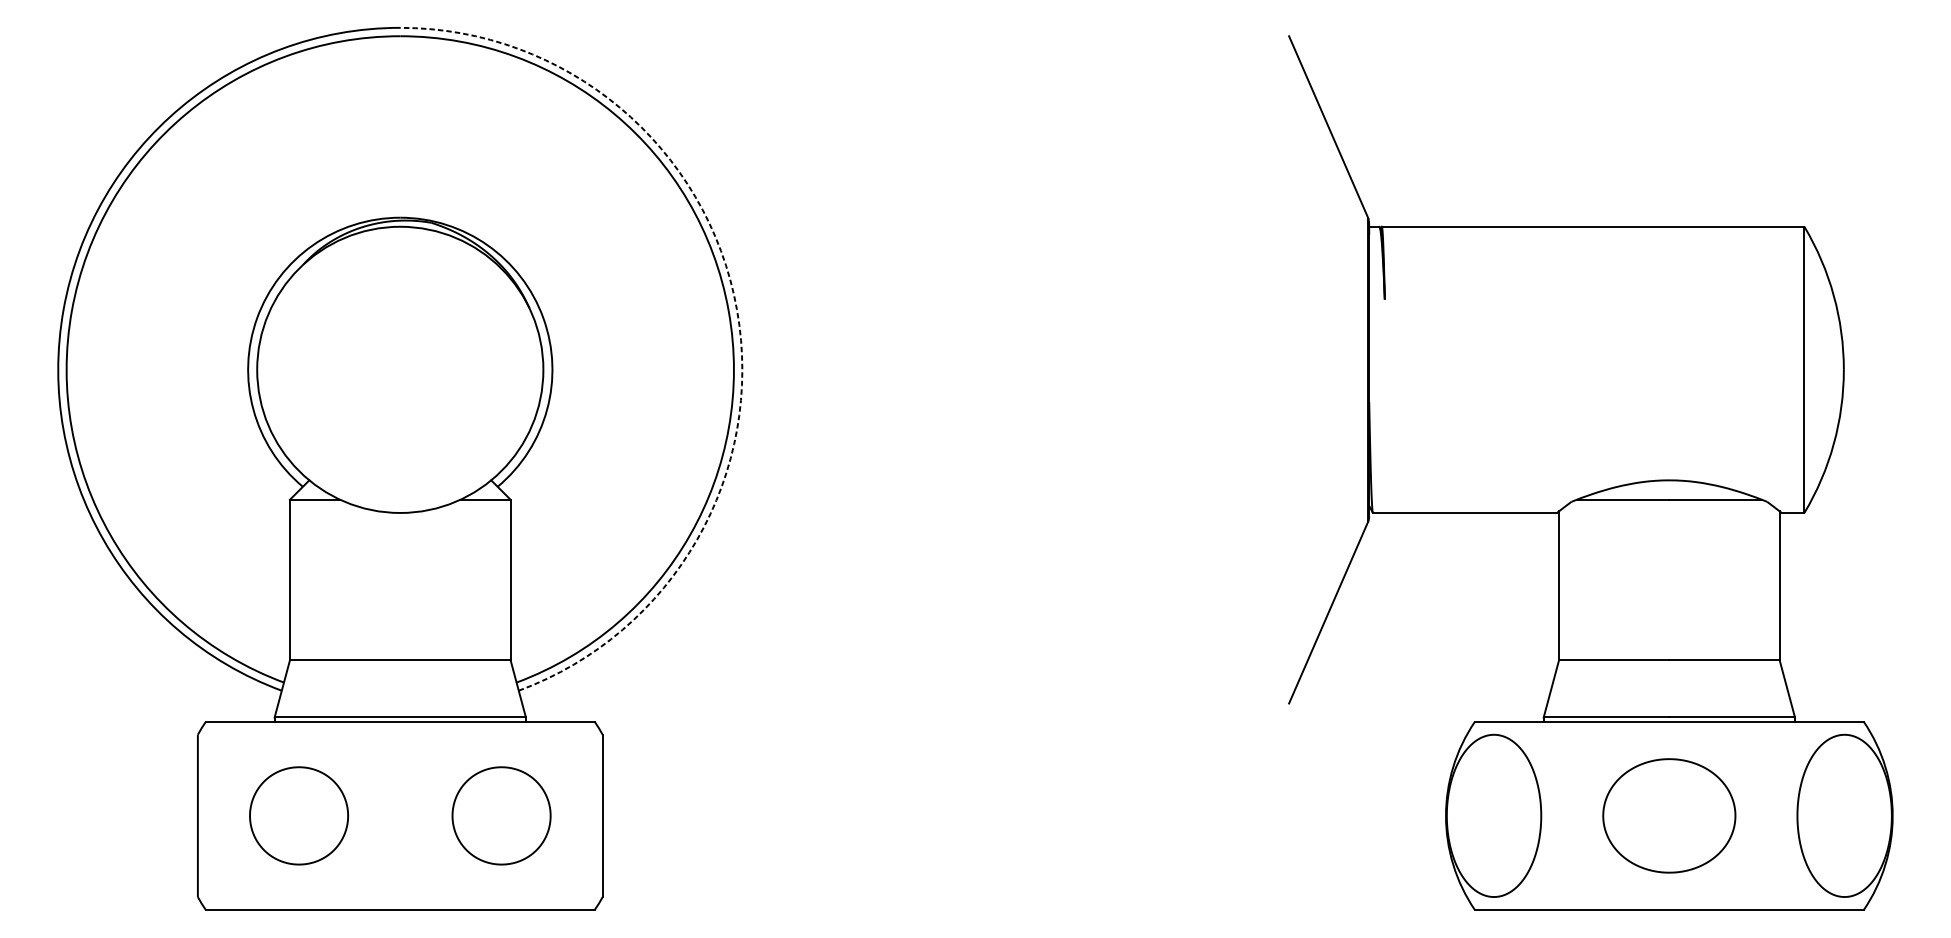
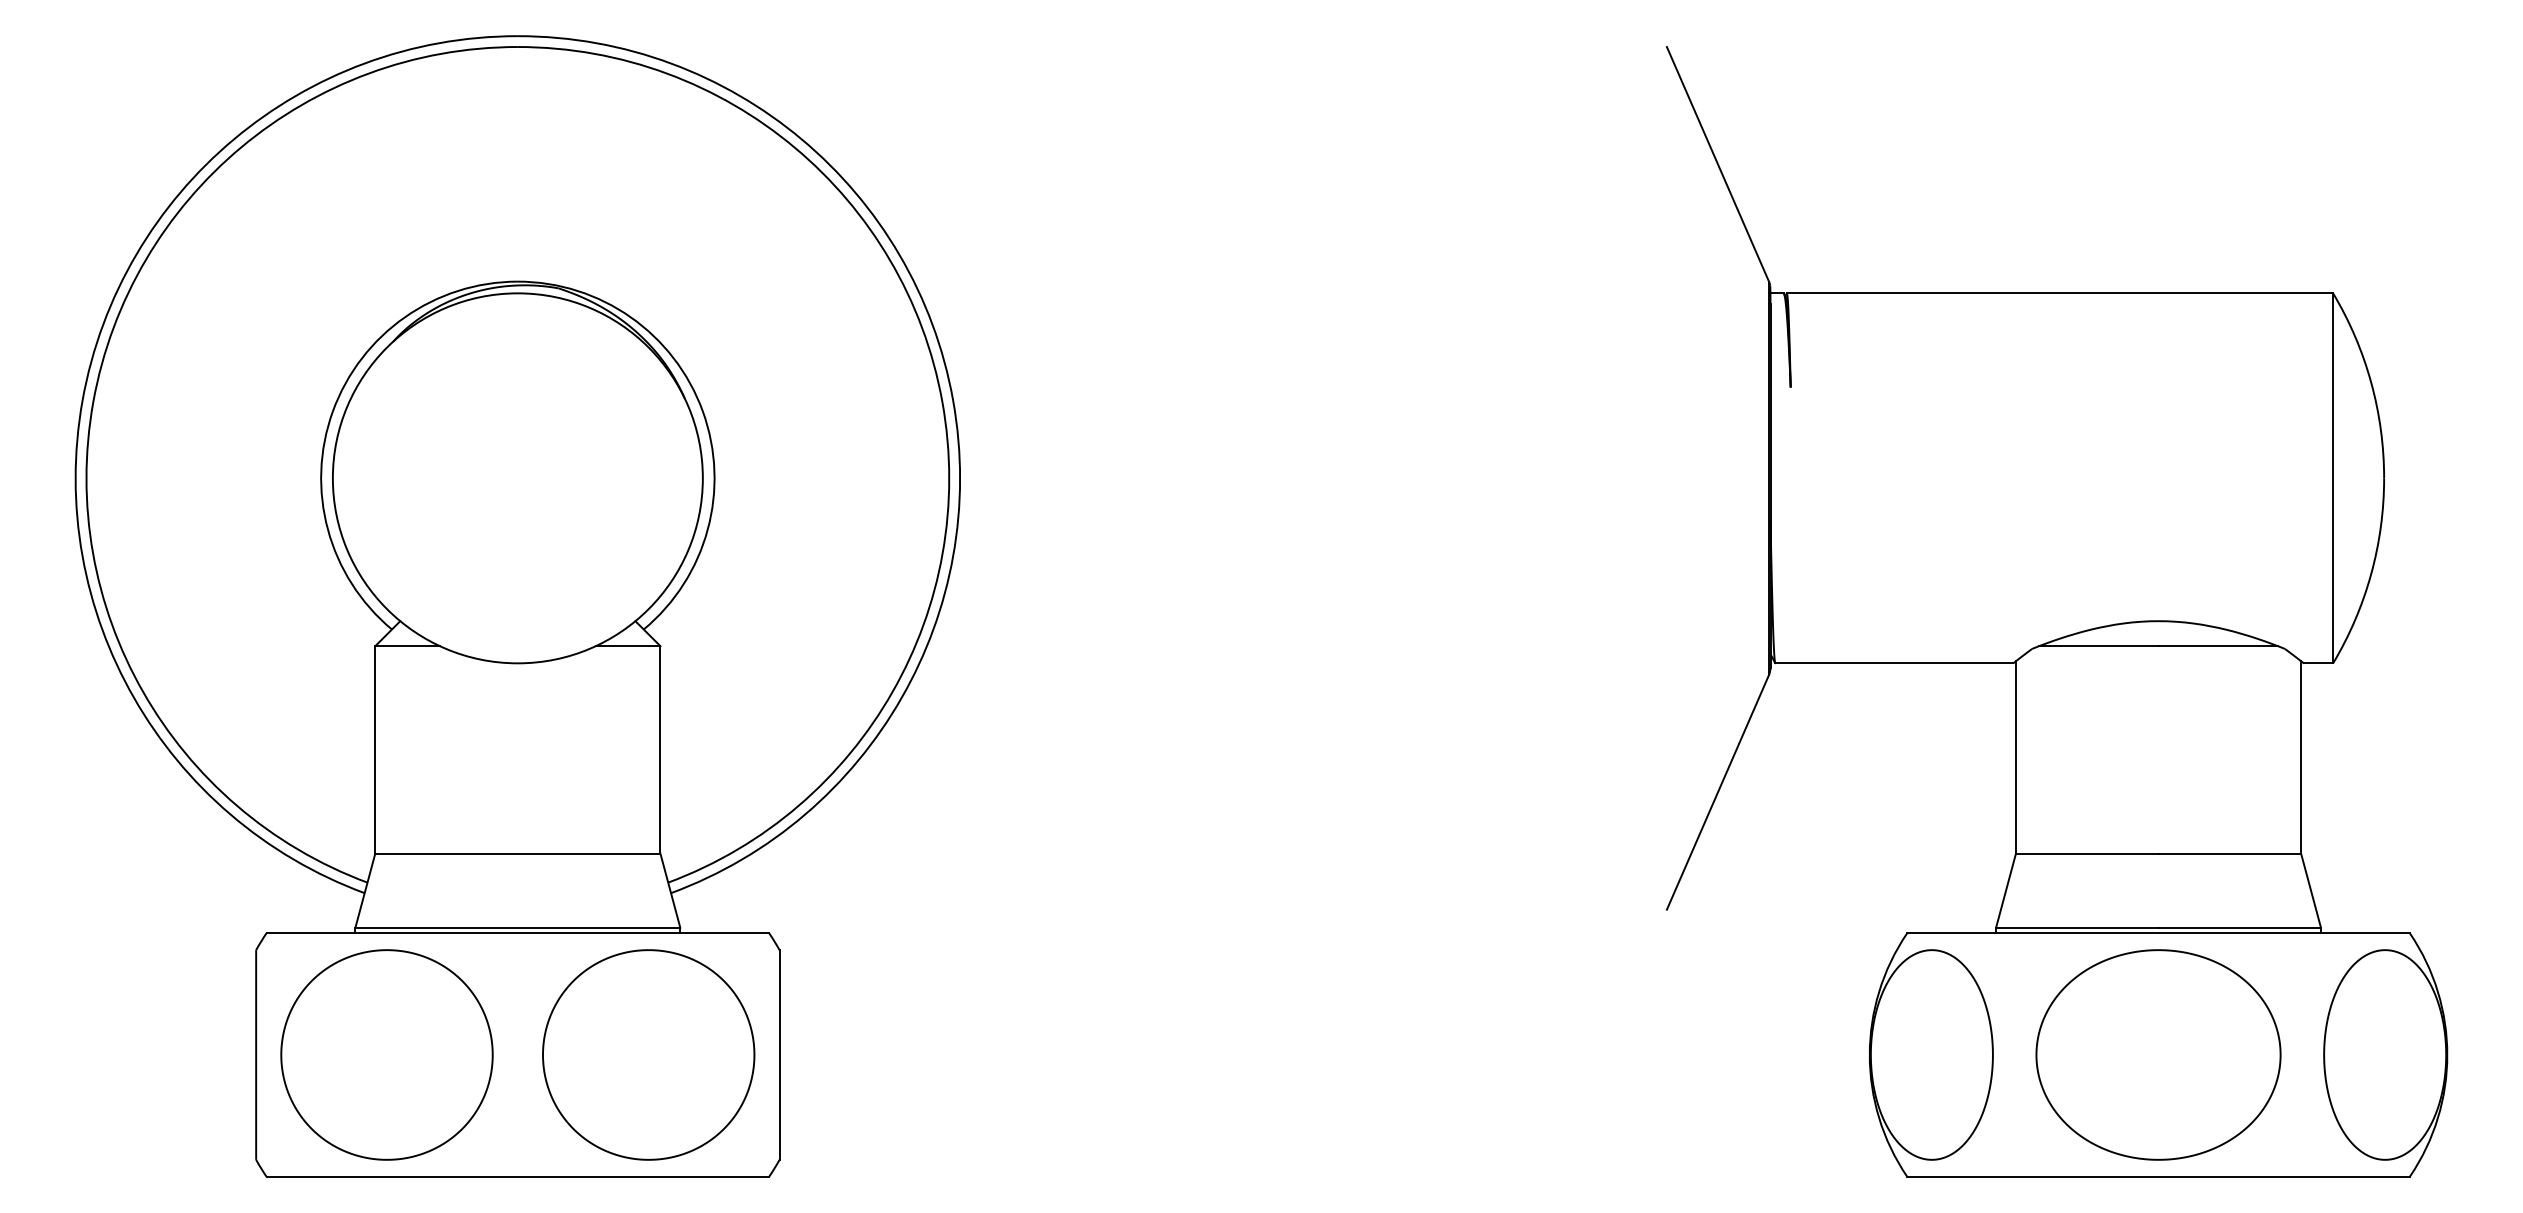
arc: (737, 309) -> (953, 400), dashed -> solid
part: (298, 815) -> (386, 1054), size x1.67
part: (501, 815) -> (648, 1054), size x1.67
part: (1669, 815) -> (2158, 1054), size x1.43

